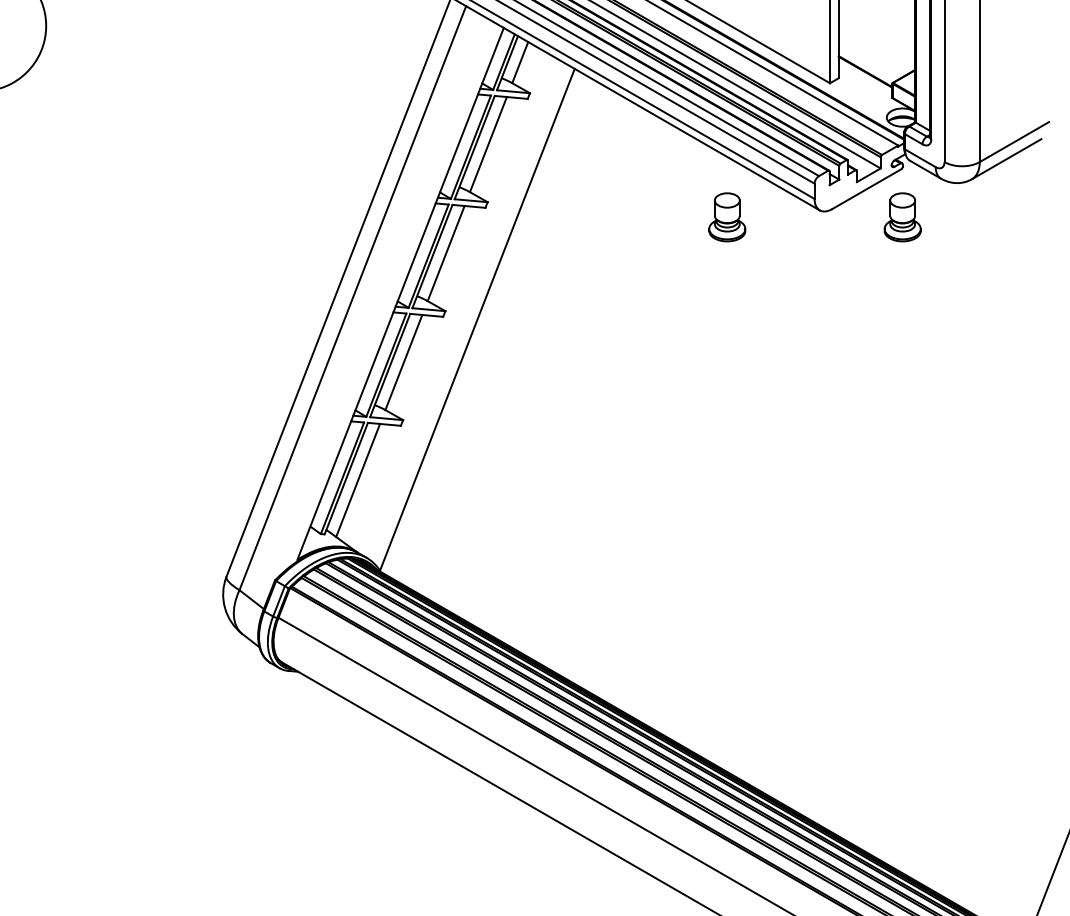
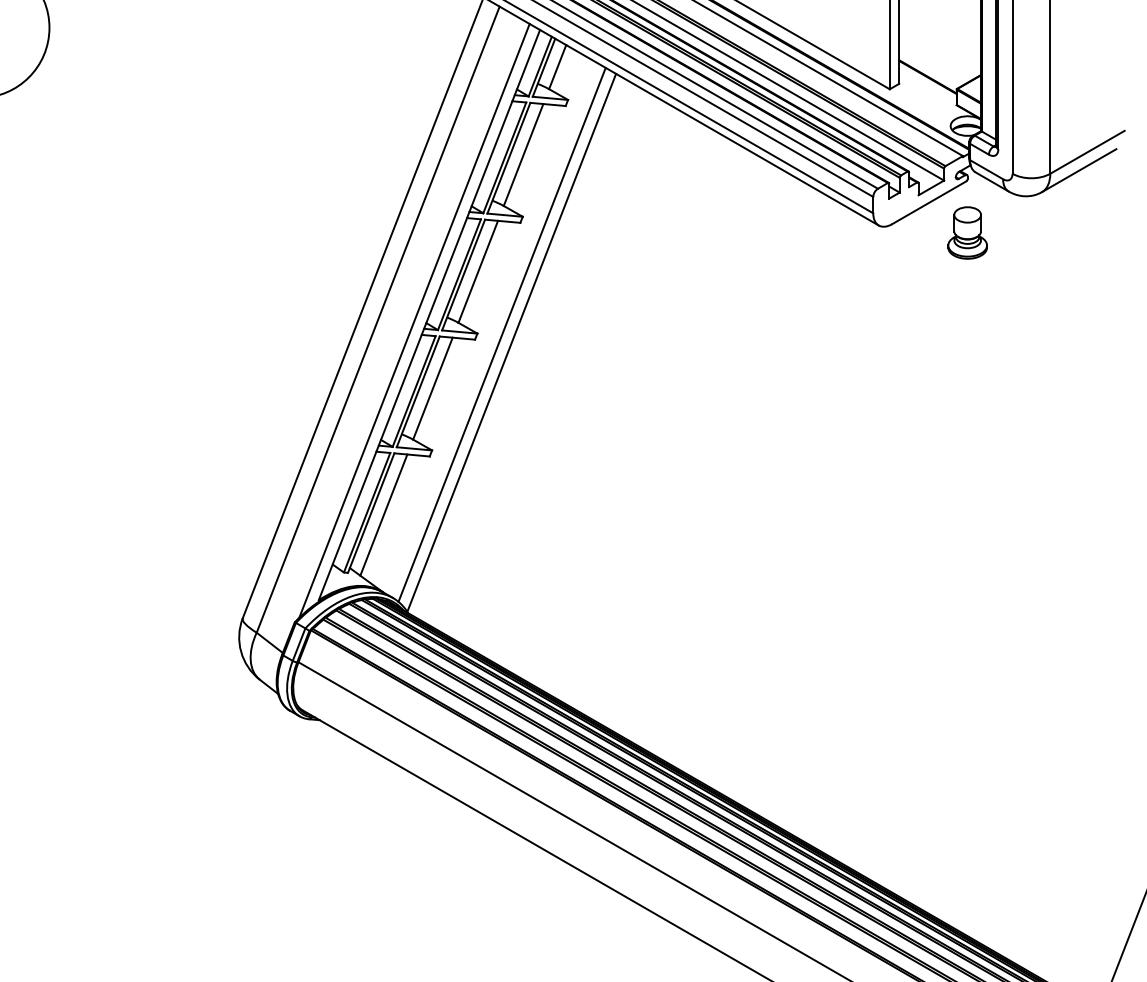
part: (727, 216) -> (779, 232), removed
line: (386, 298) -> (414, 320), added
line: (467, 312) -> (501, 334), added

